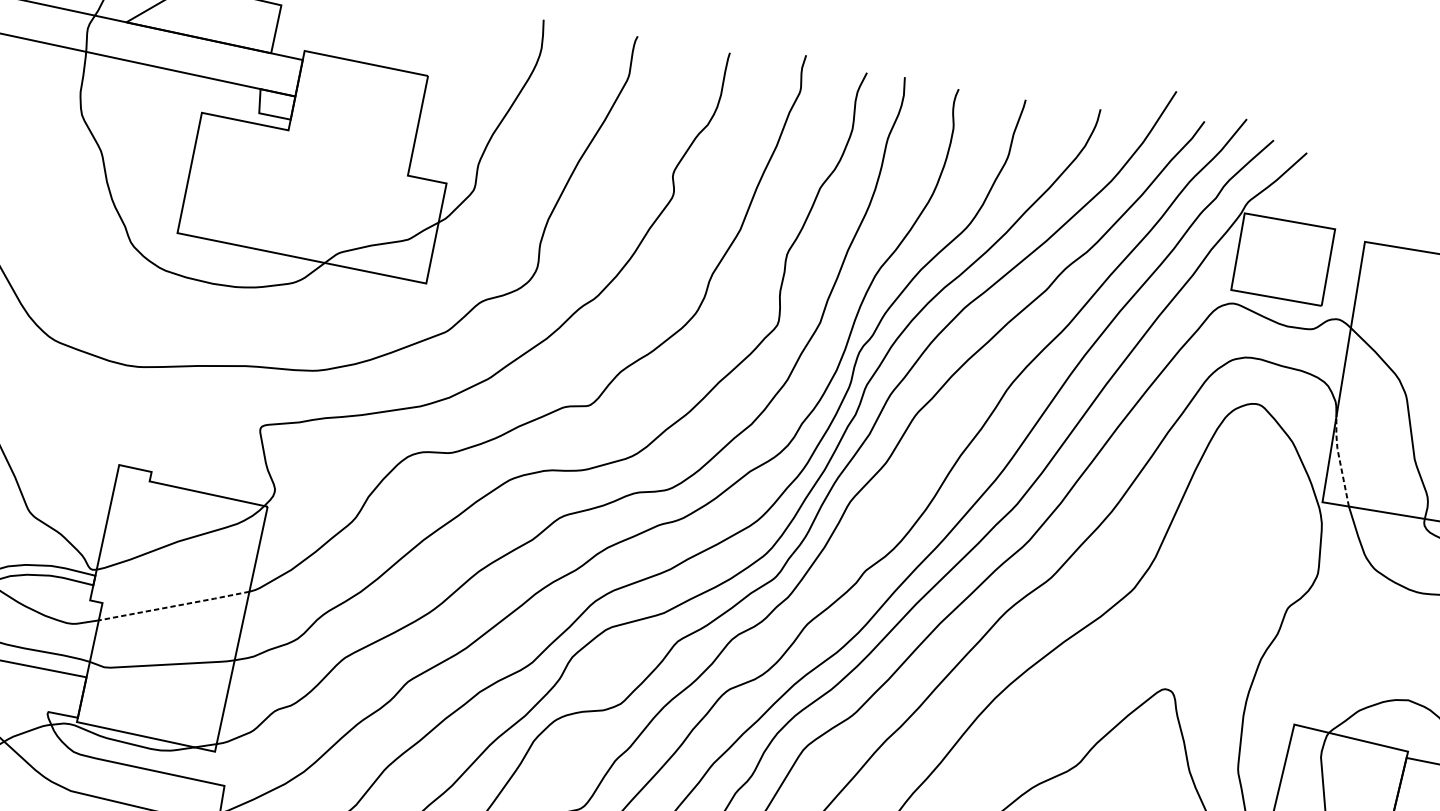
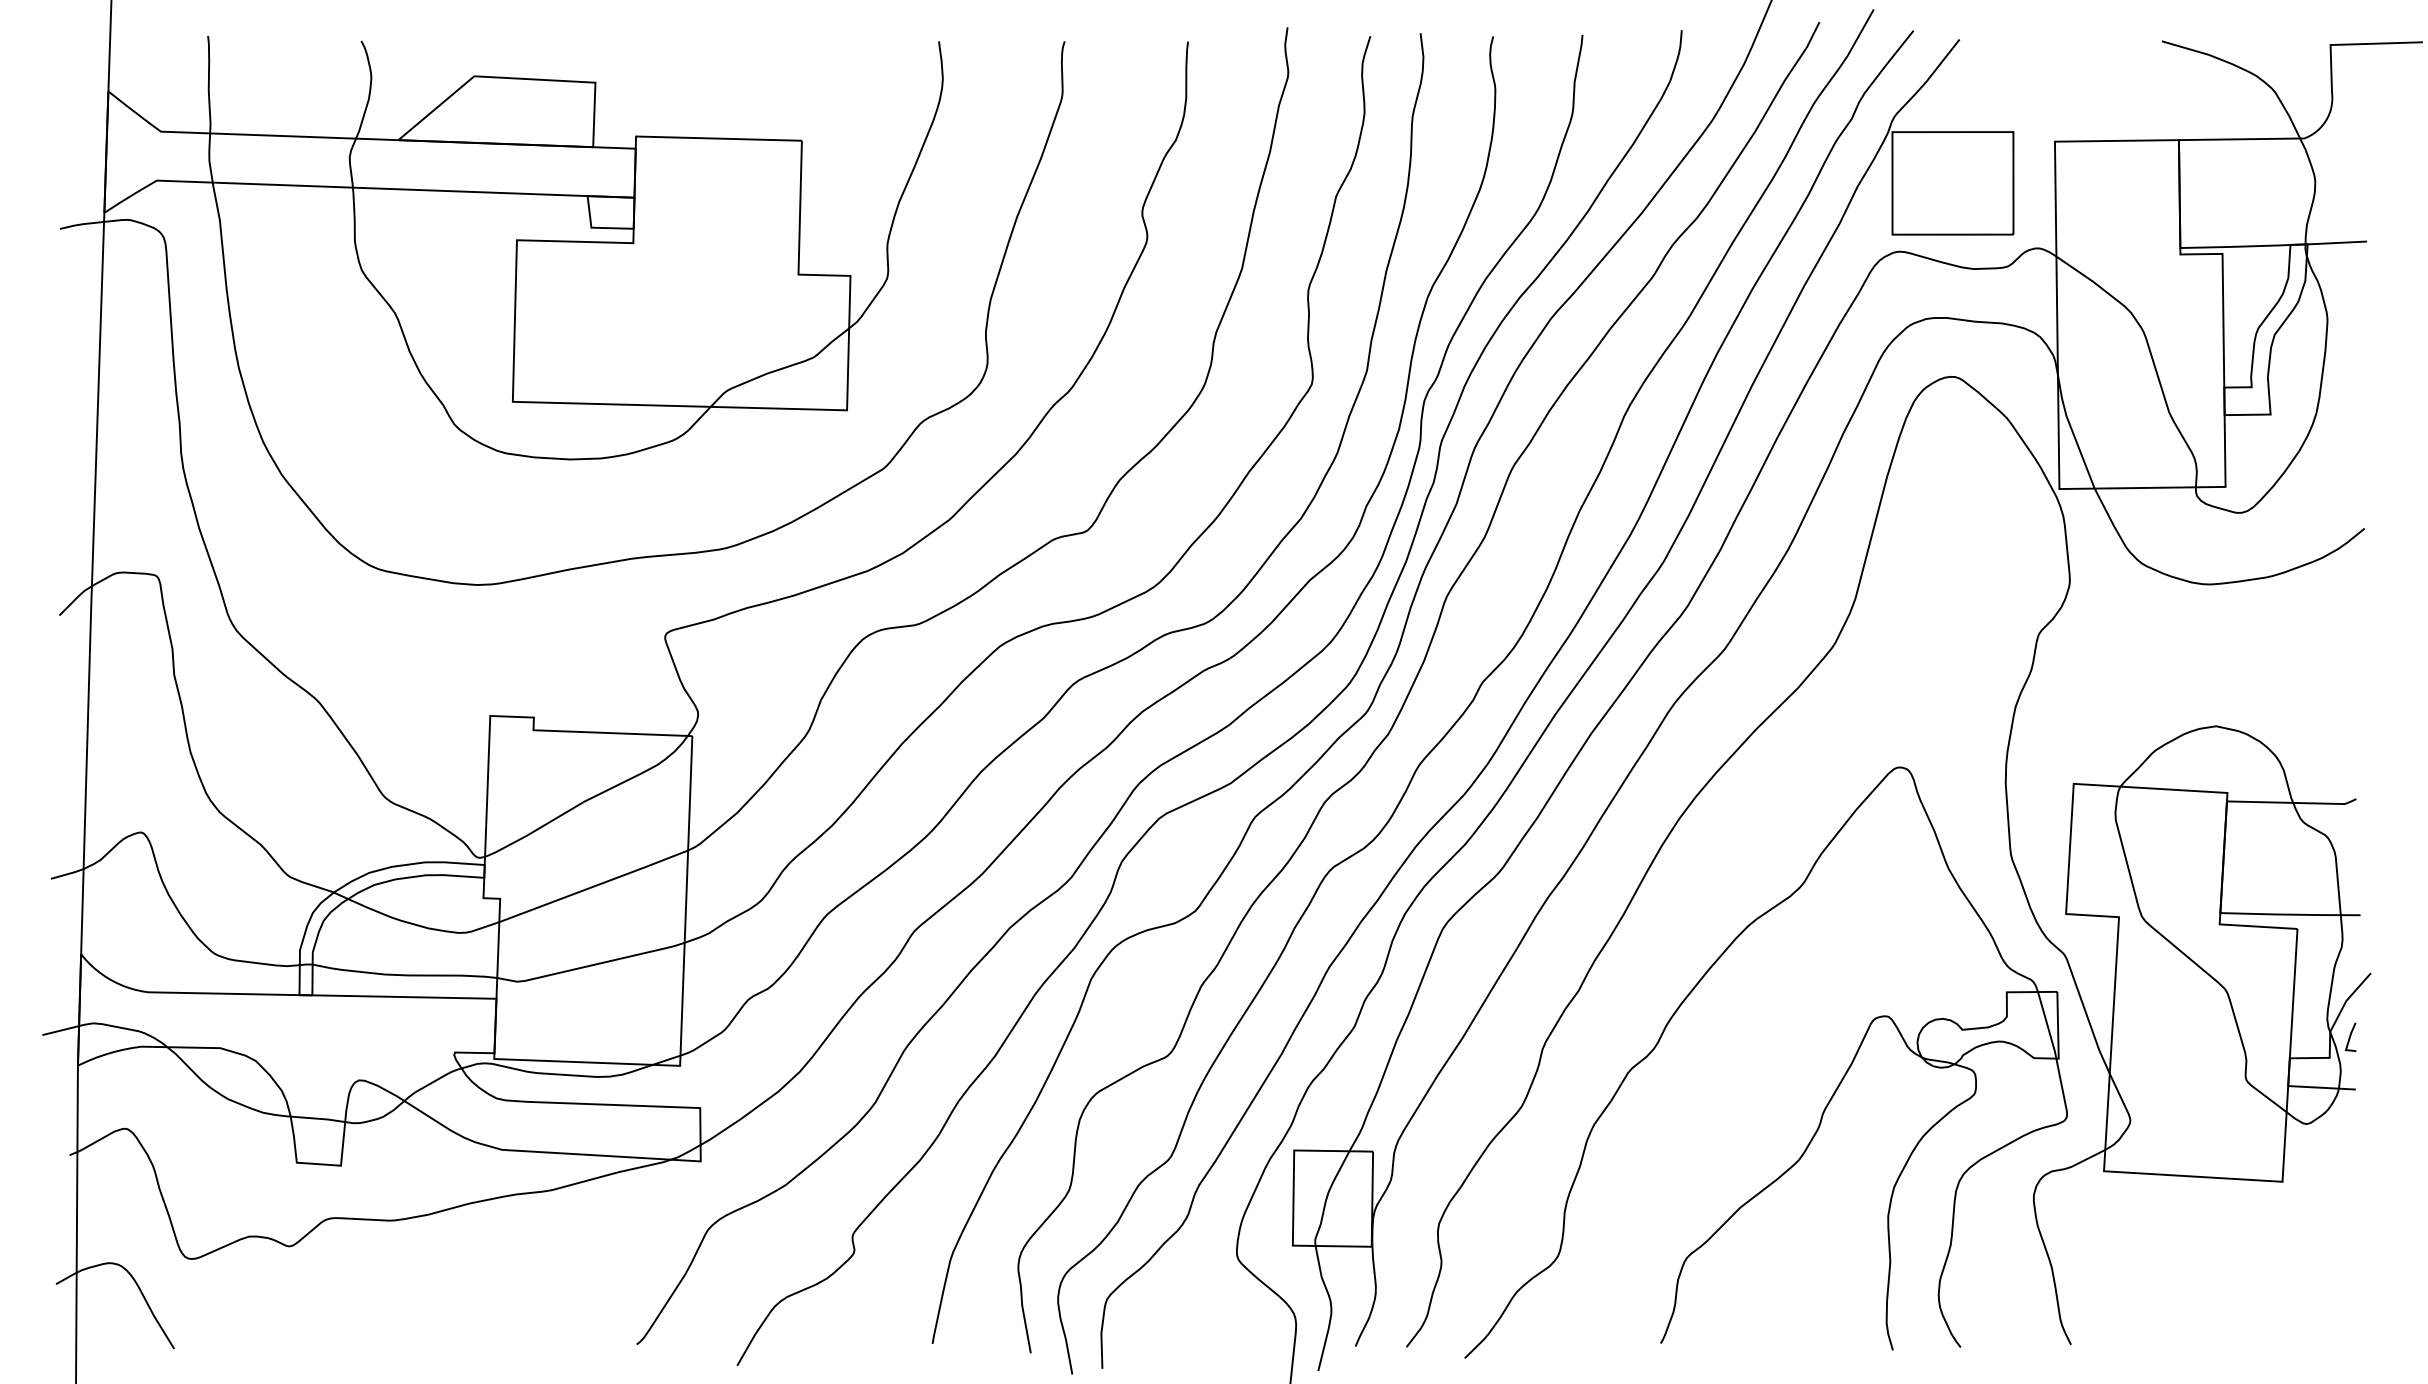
line: (1339, 460) -> (2072, 431), dashed -> solid
line: (174, 606) -> (594, 886), dashed -> solid

